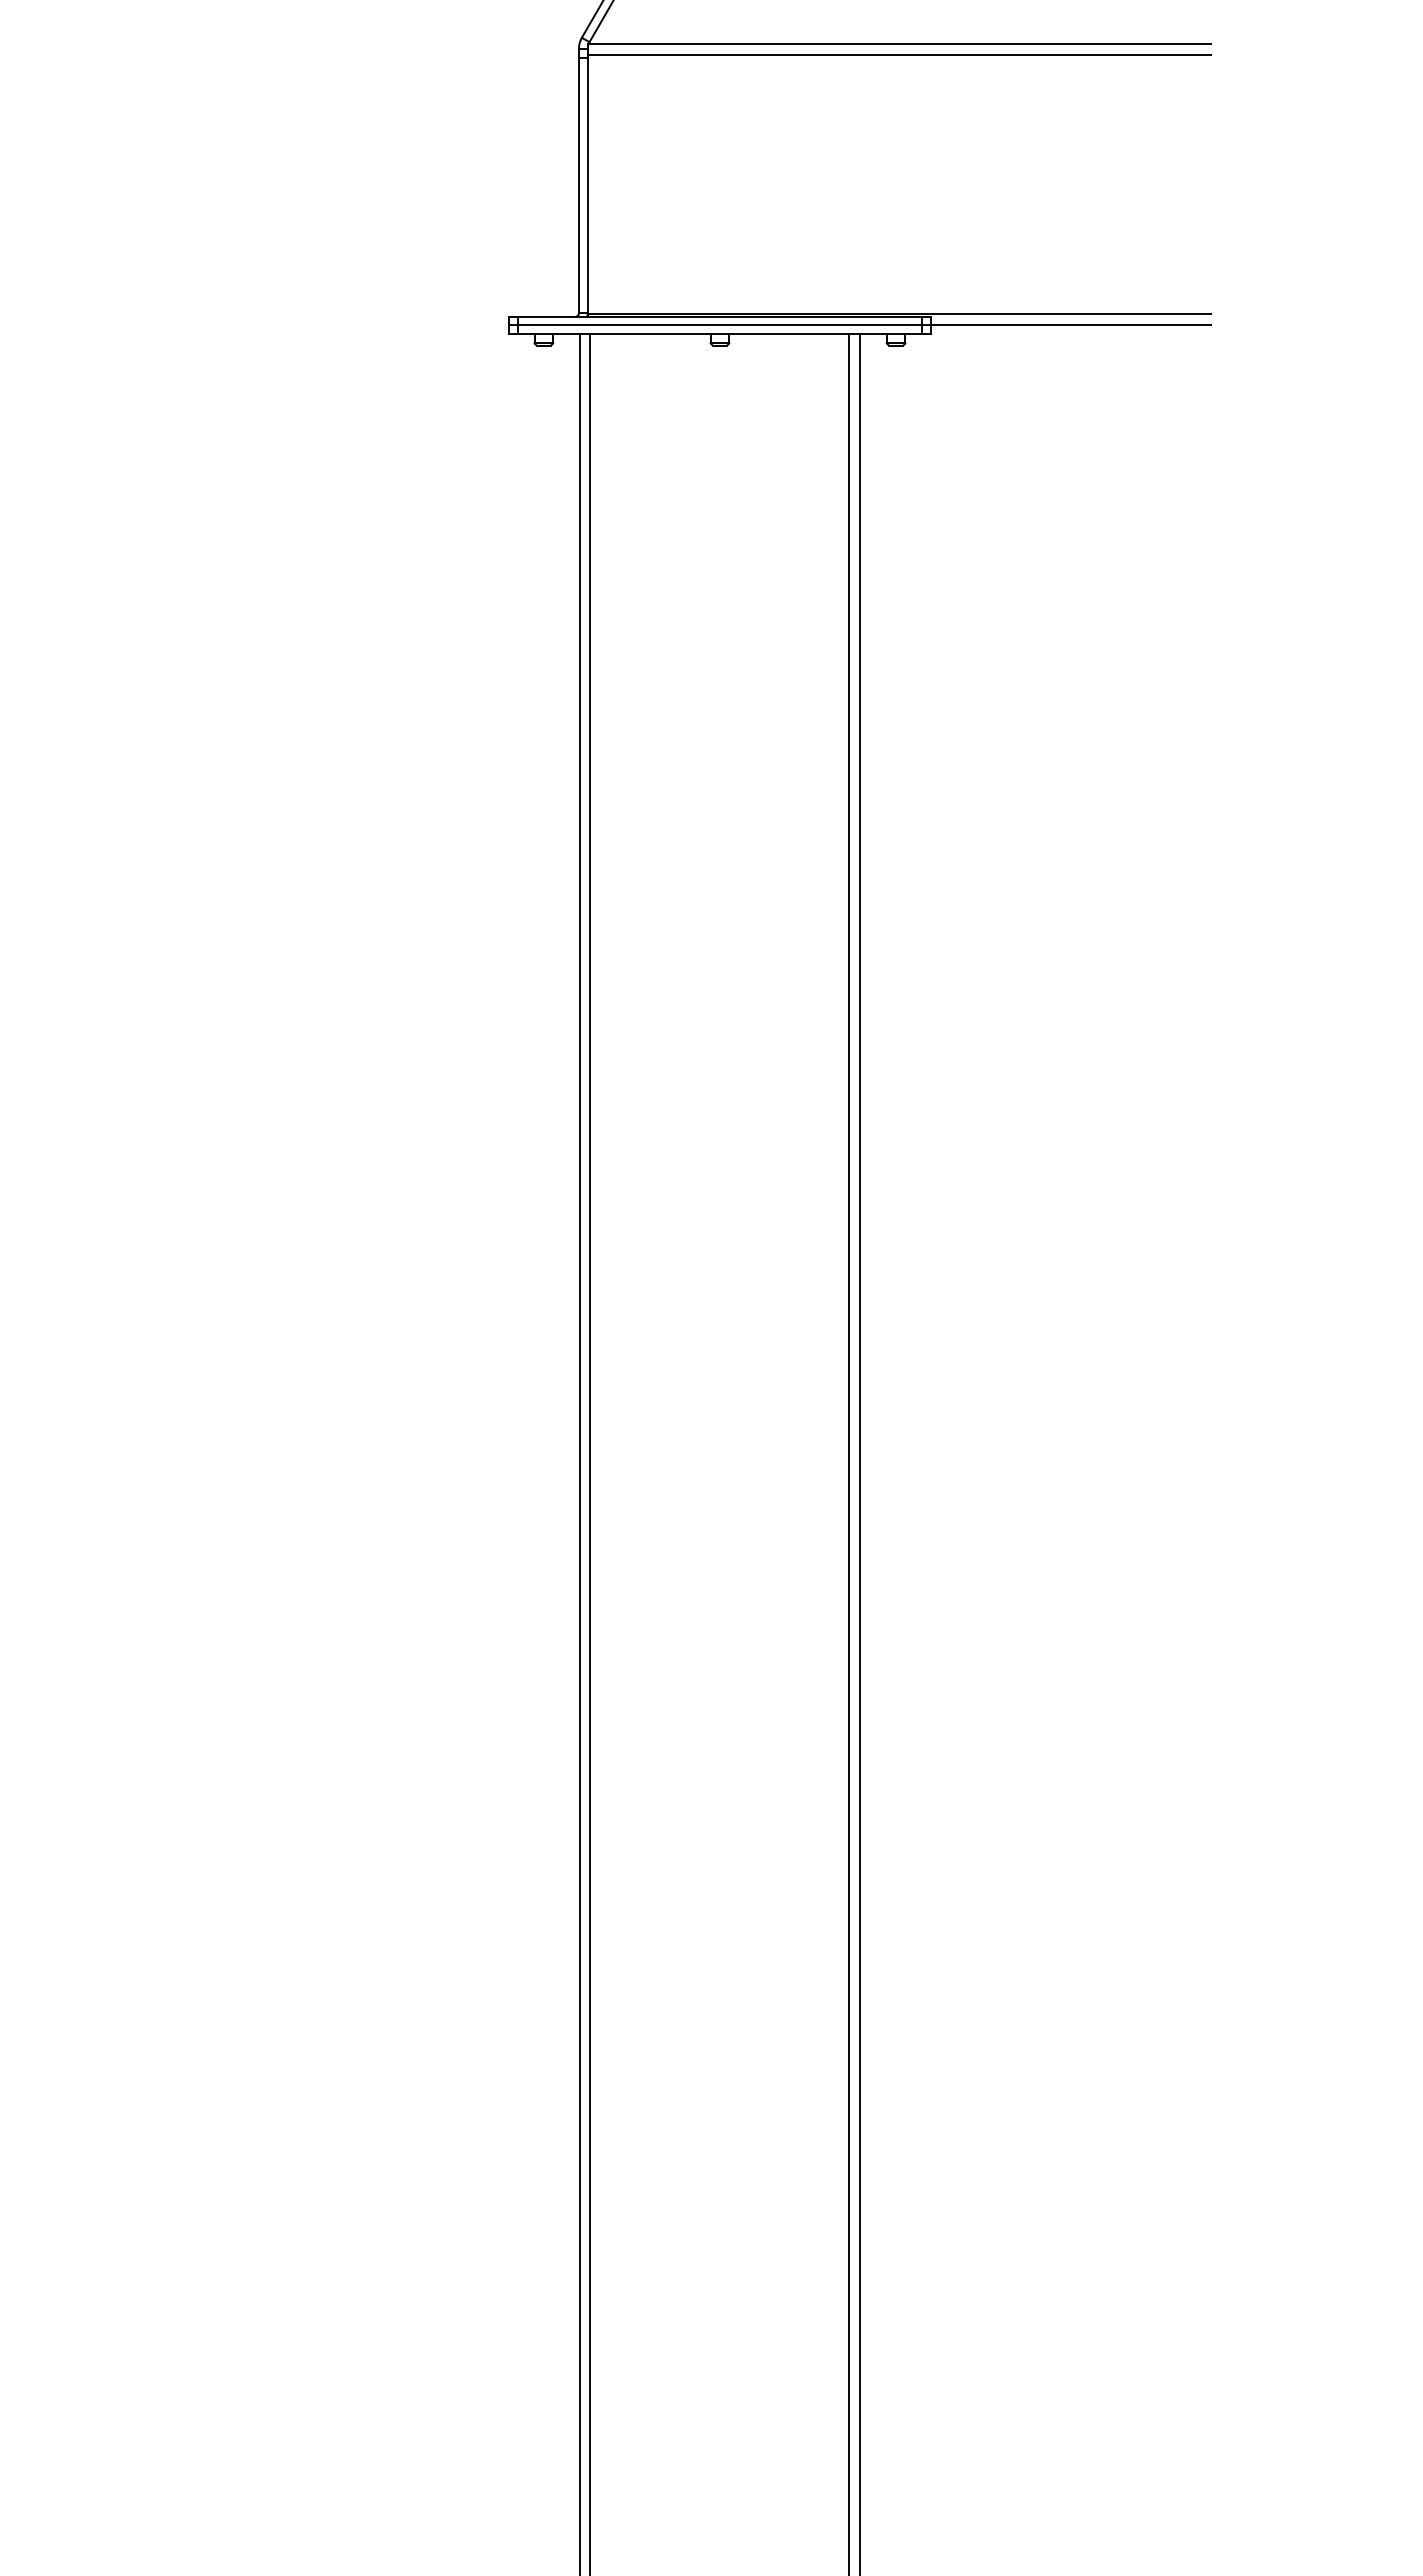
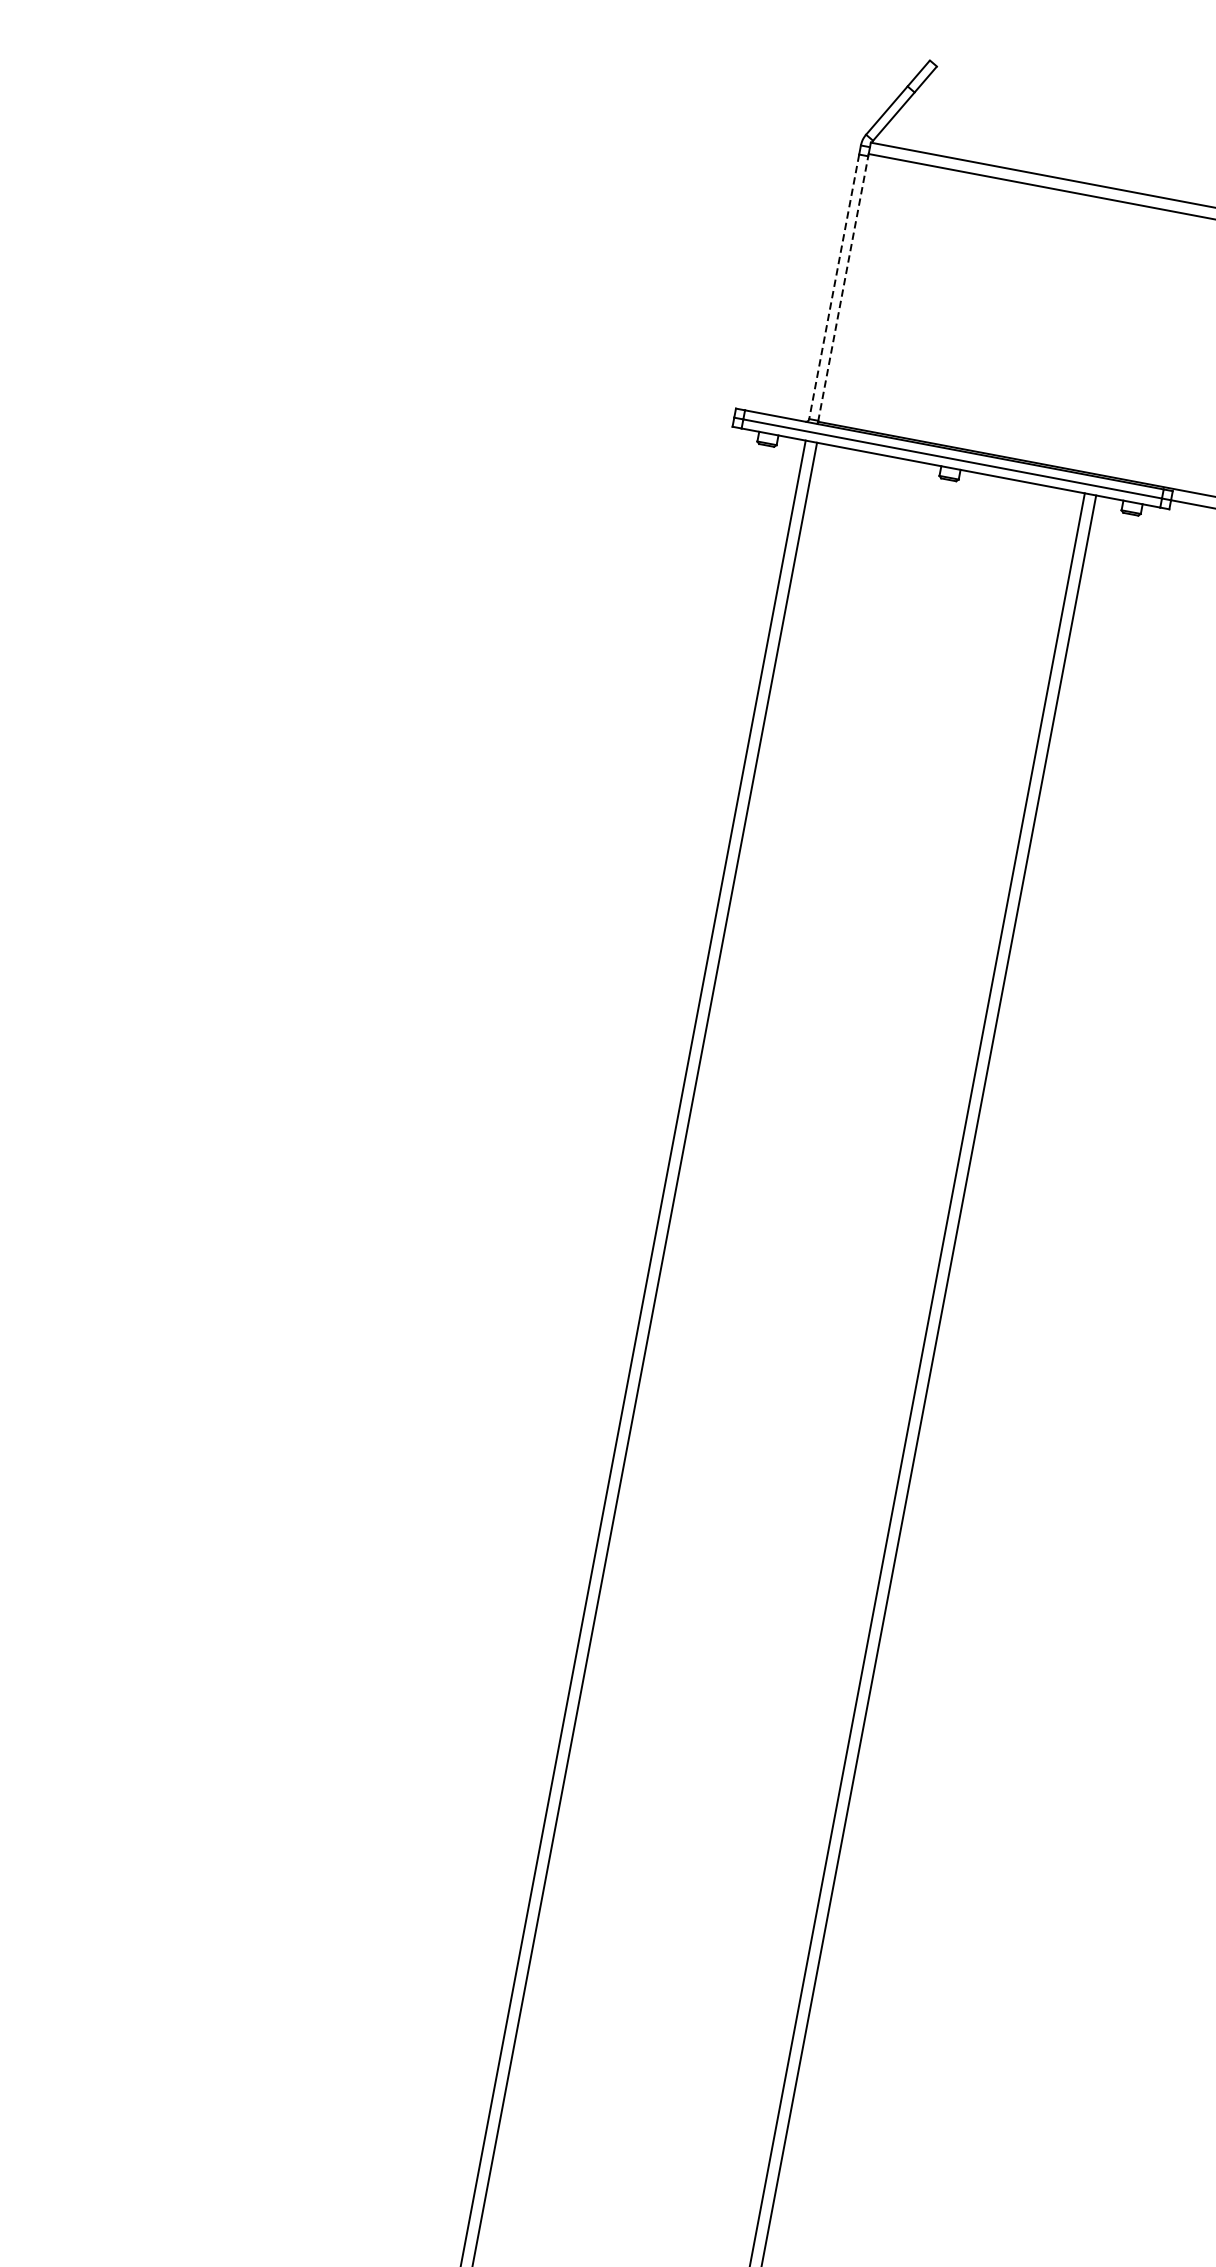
line: (587, 184) -> (843, 287), solid -> dashed
line: (578, 185) -> (833, 286), solid -> dashed

